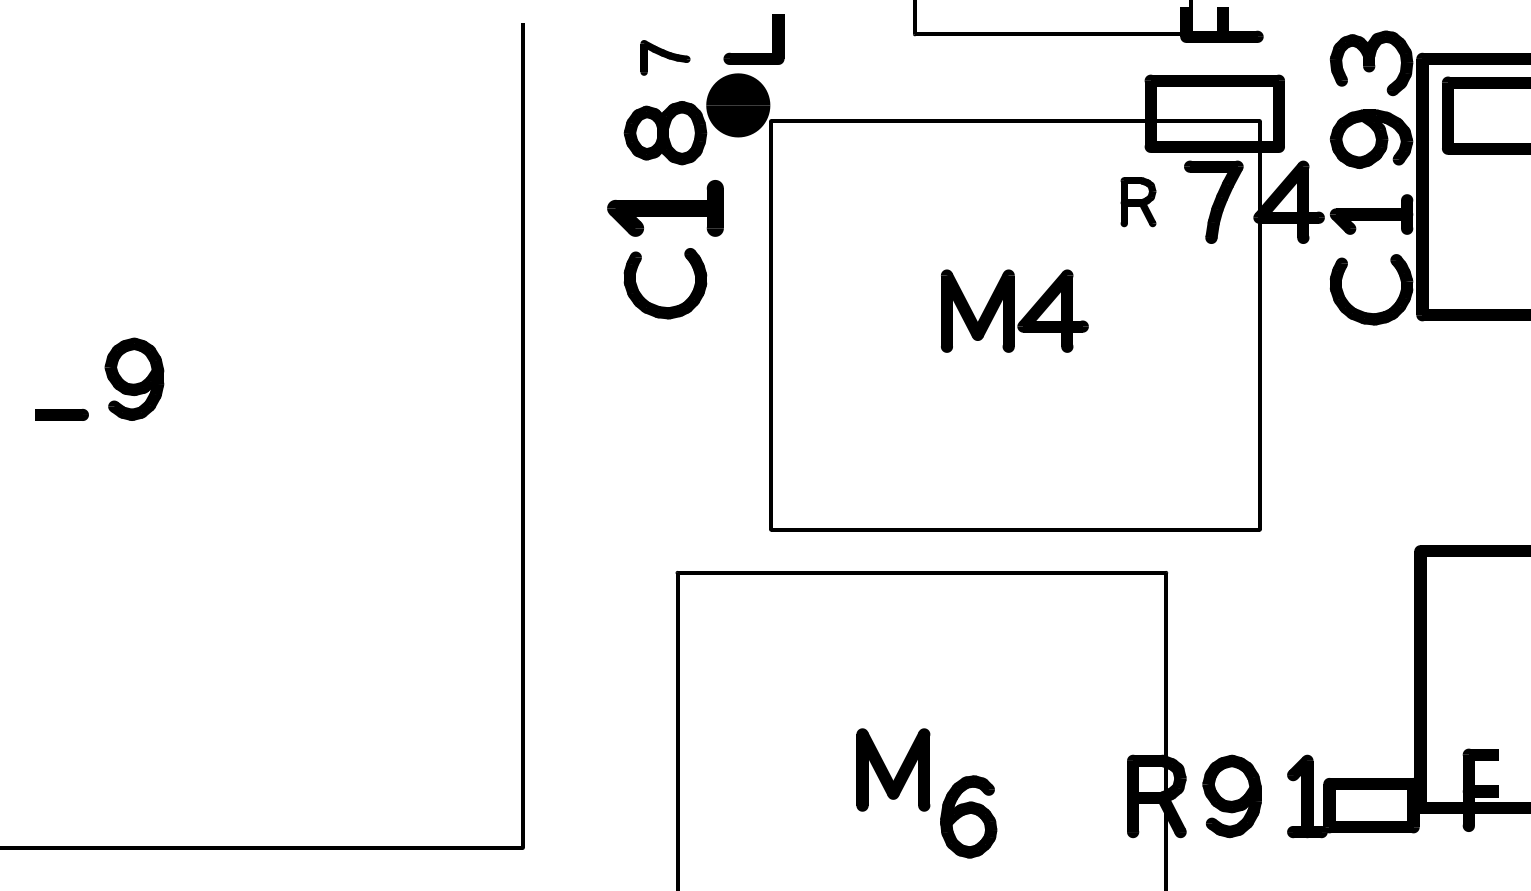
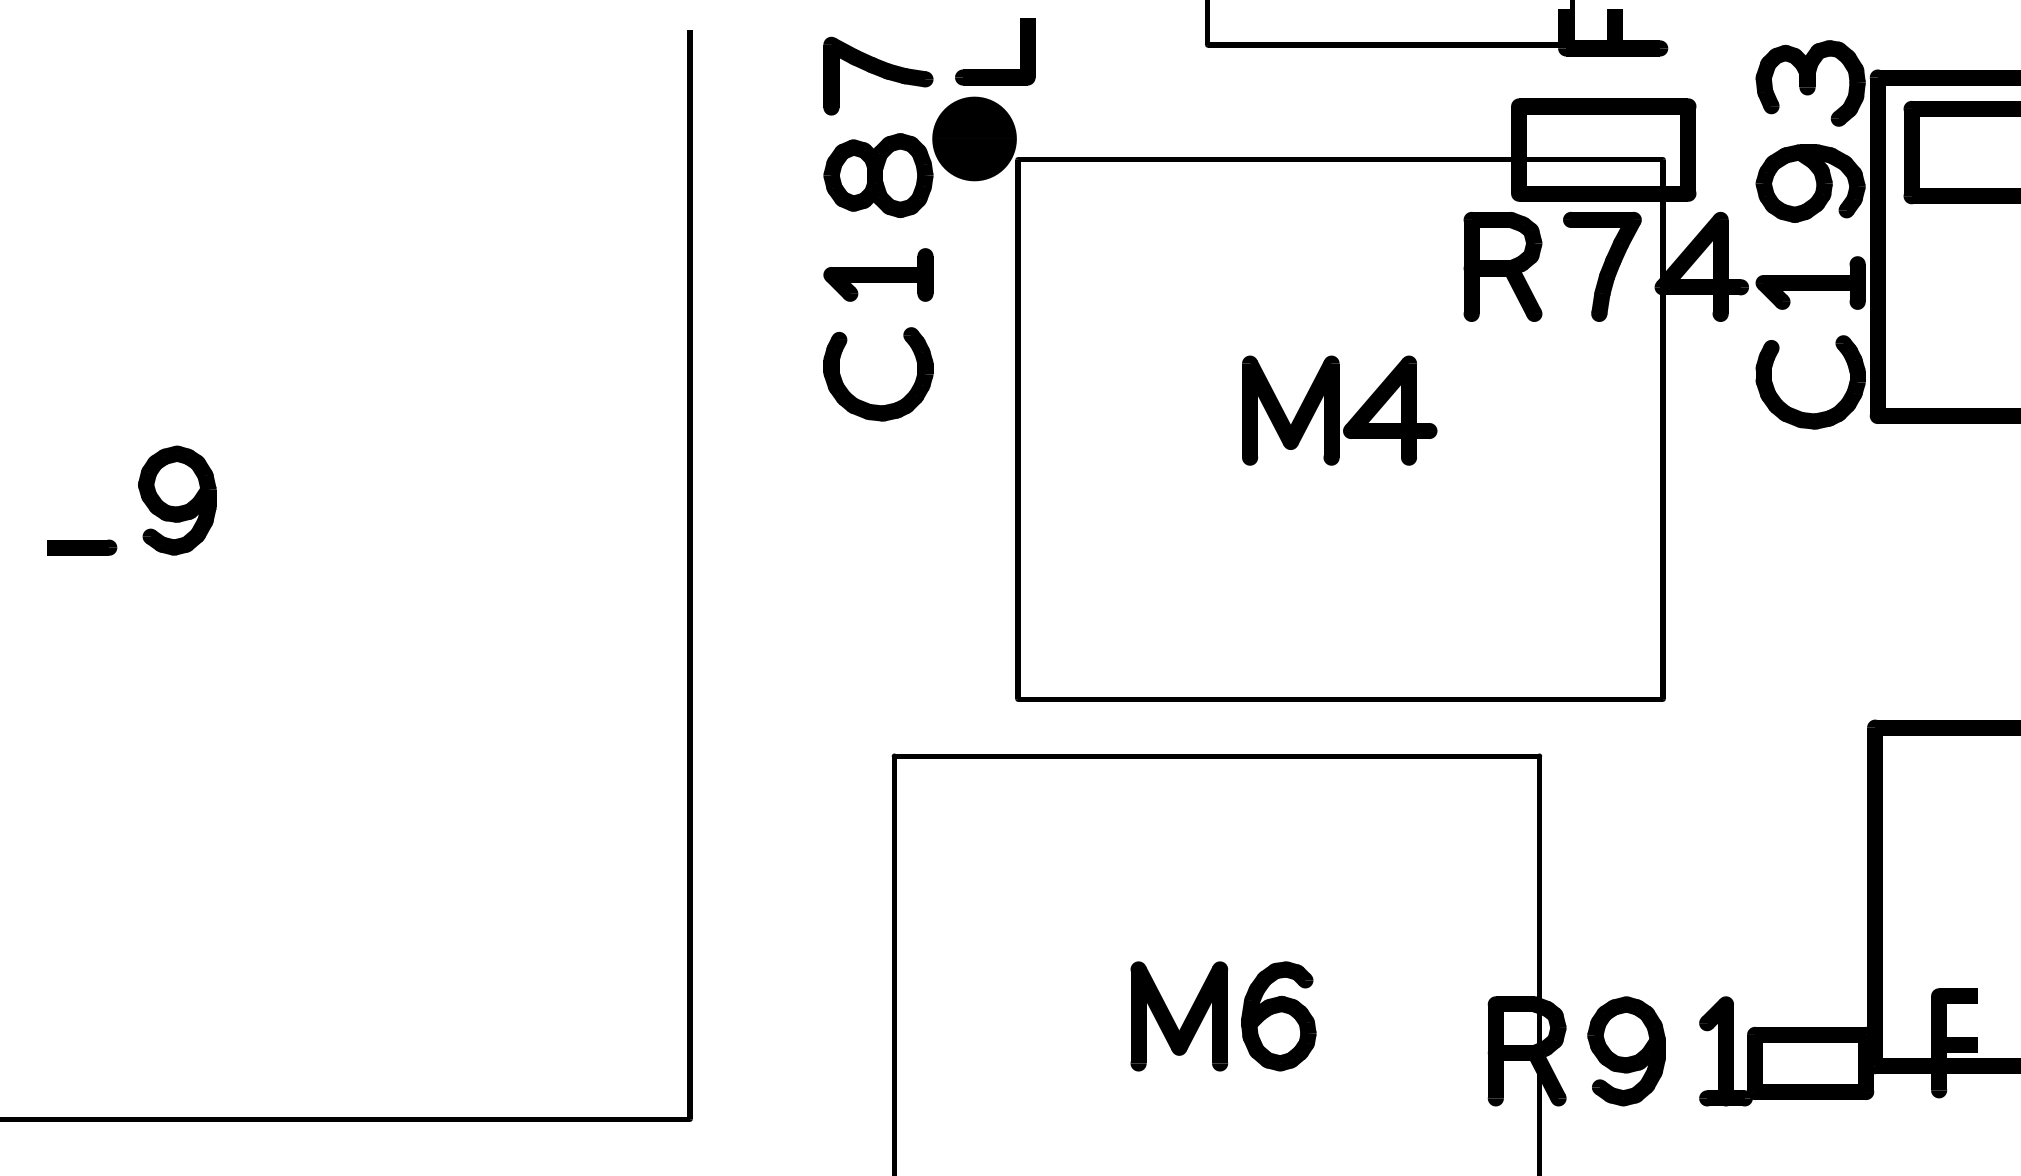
part: (665, 57) -> (878, 75), size x1.67
part: (1138, 201) -> (1502, 265), size x1.67
part: (665, 208) -> (878, 275), size x0.71
part: (968, 816) -> (1278, 1015), moved

